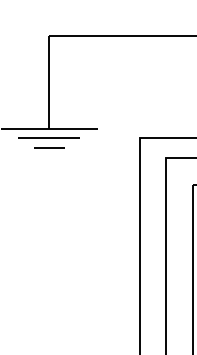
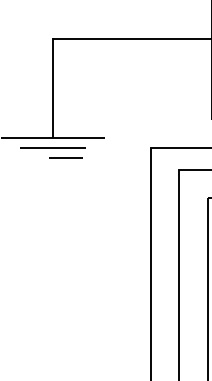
line: (48, 146) -> (65, 157), moved

